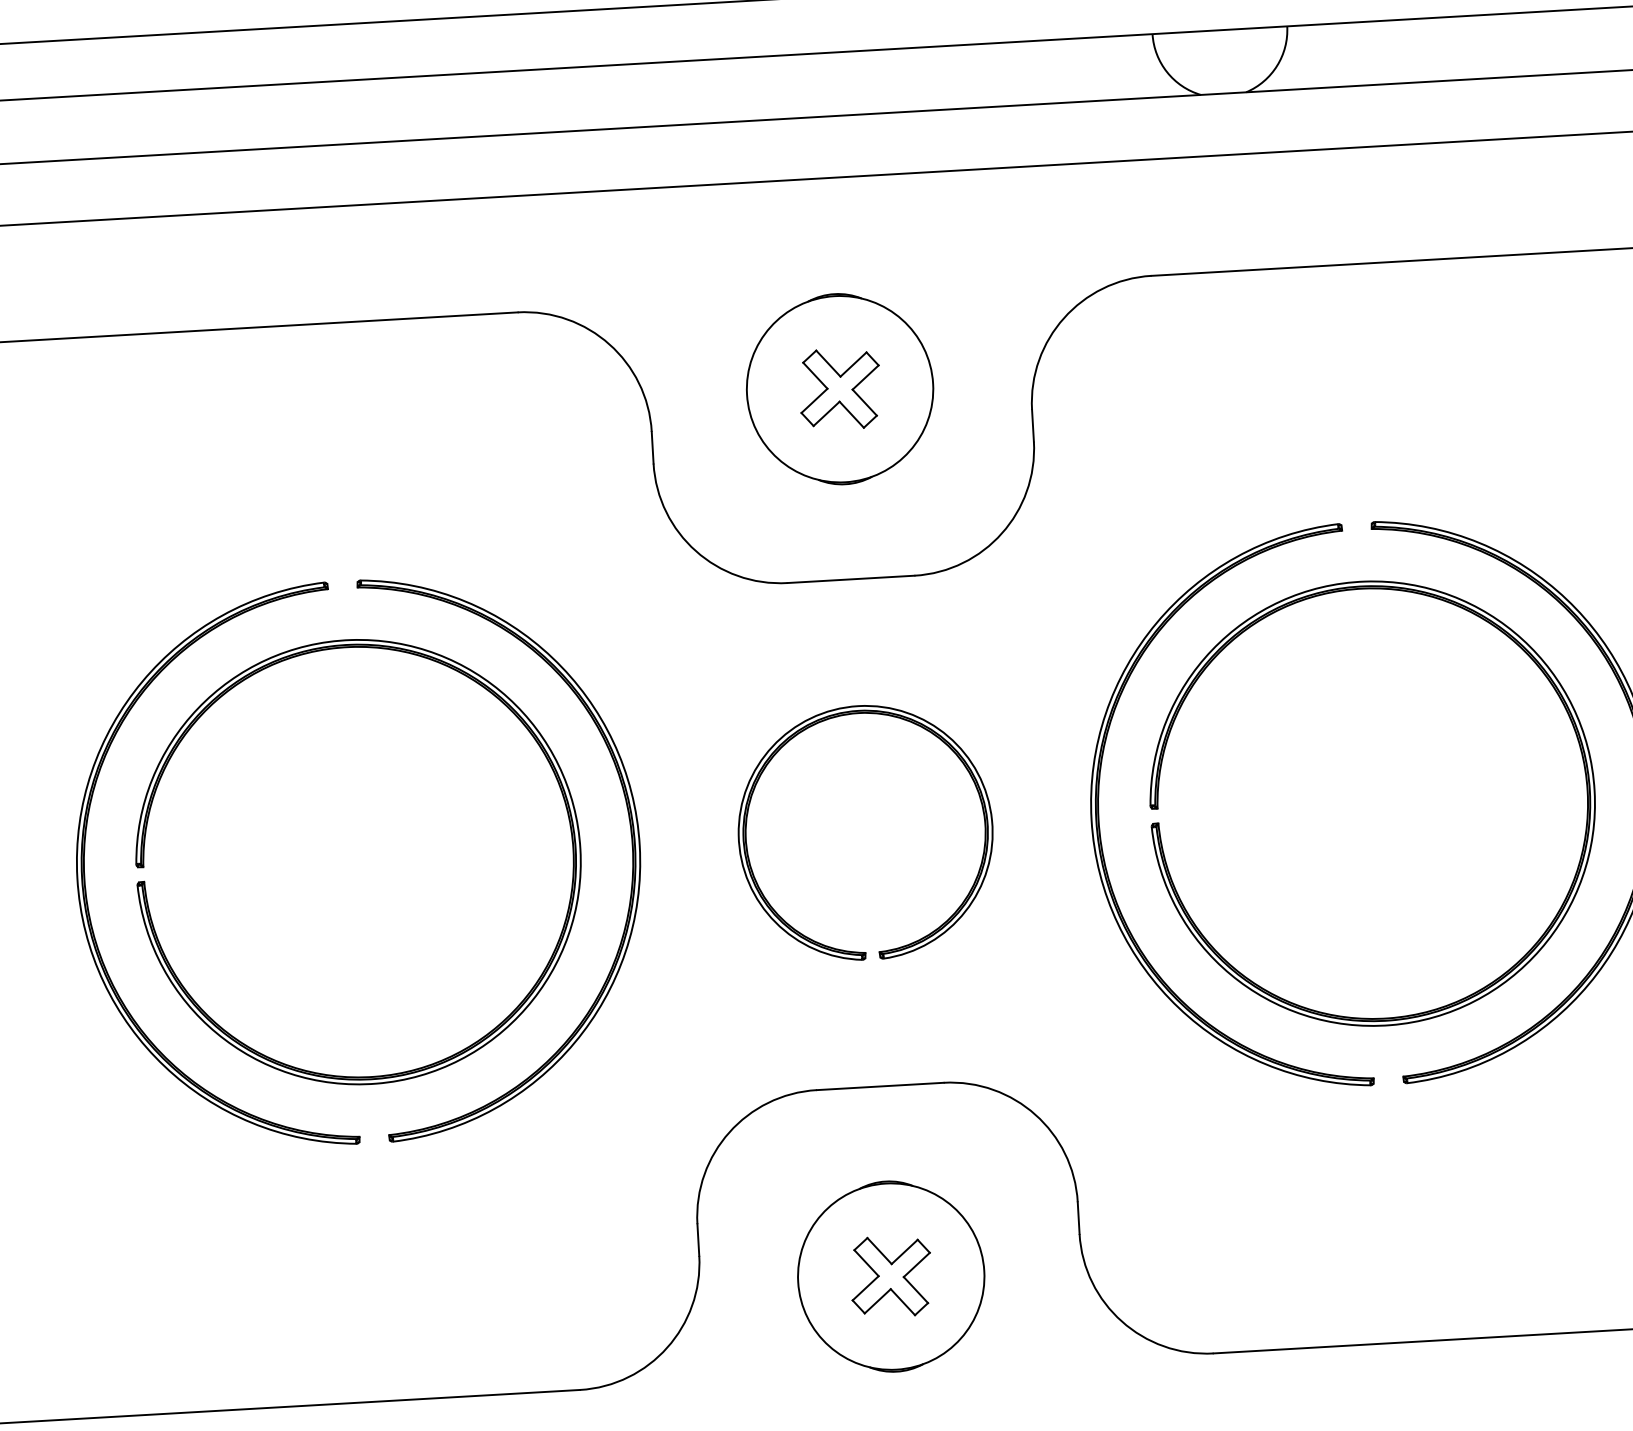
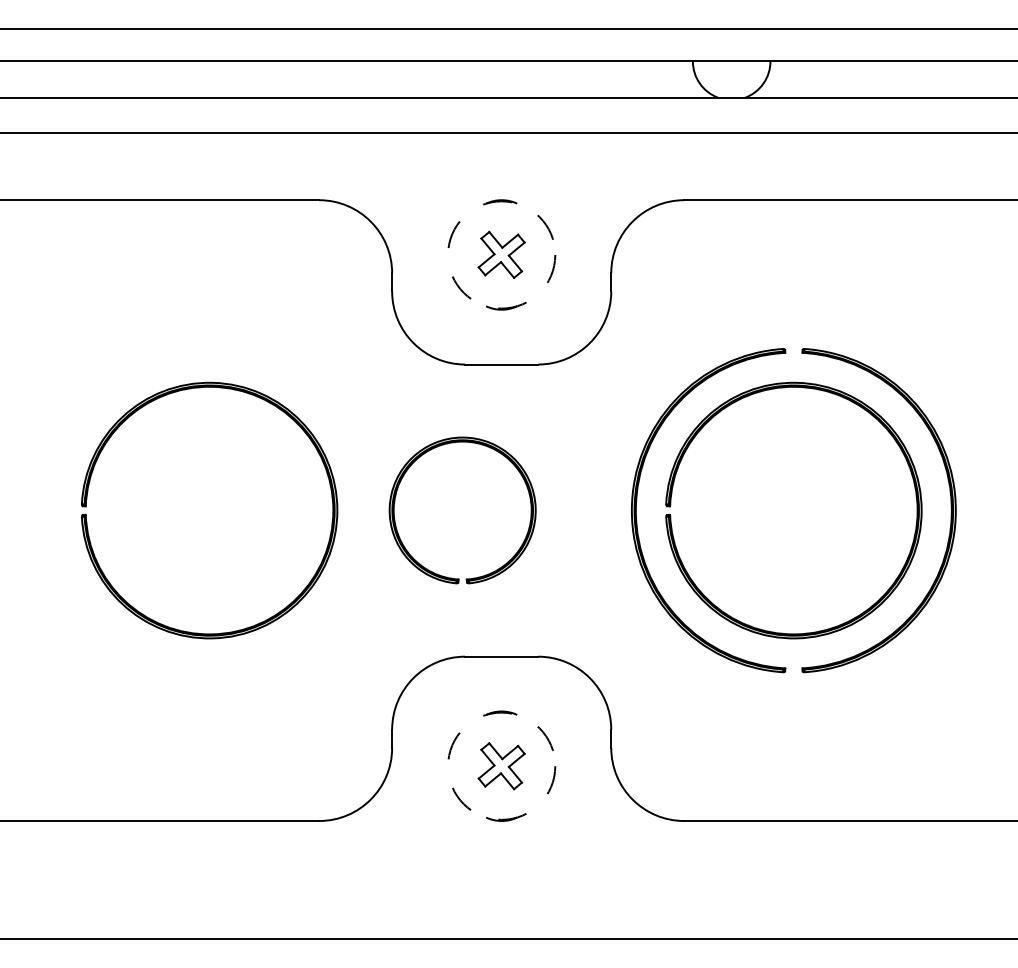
circle: (839, 388) -> (501, 254), solid -> dashed
part: (749, 815) -> (396, 496), moved
part: (630, 846) -> (366, 510), removed
part: (85, 877) -> (52, 510), removed
circle: (890, 1275) -> (501, 765), solid -> dashed

